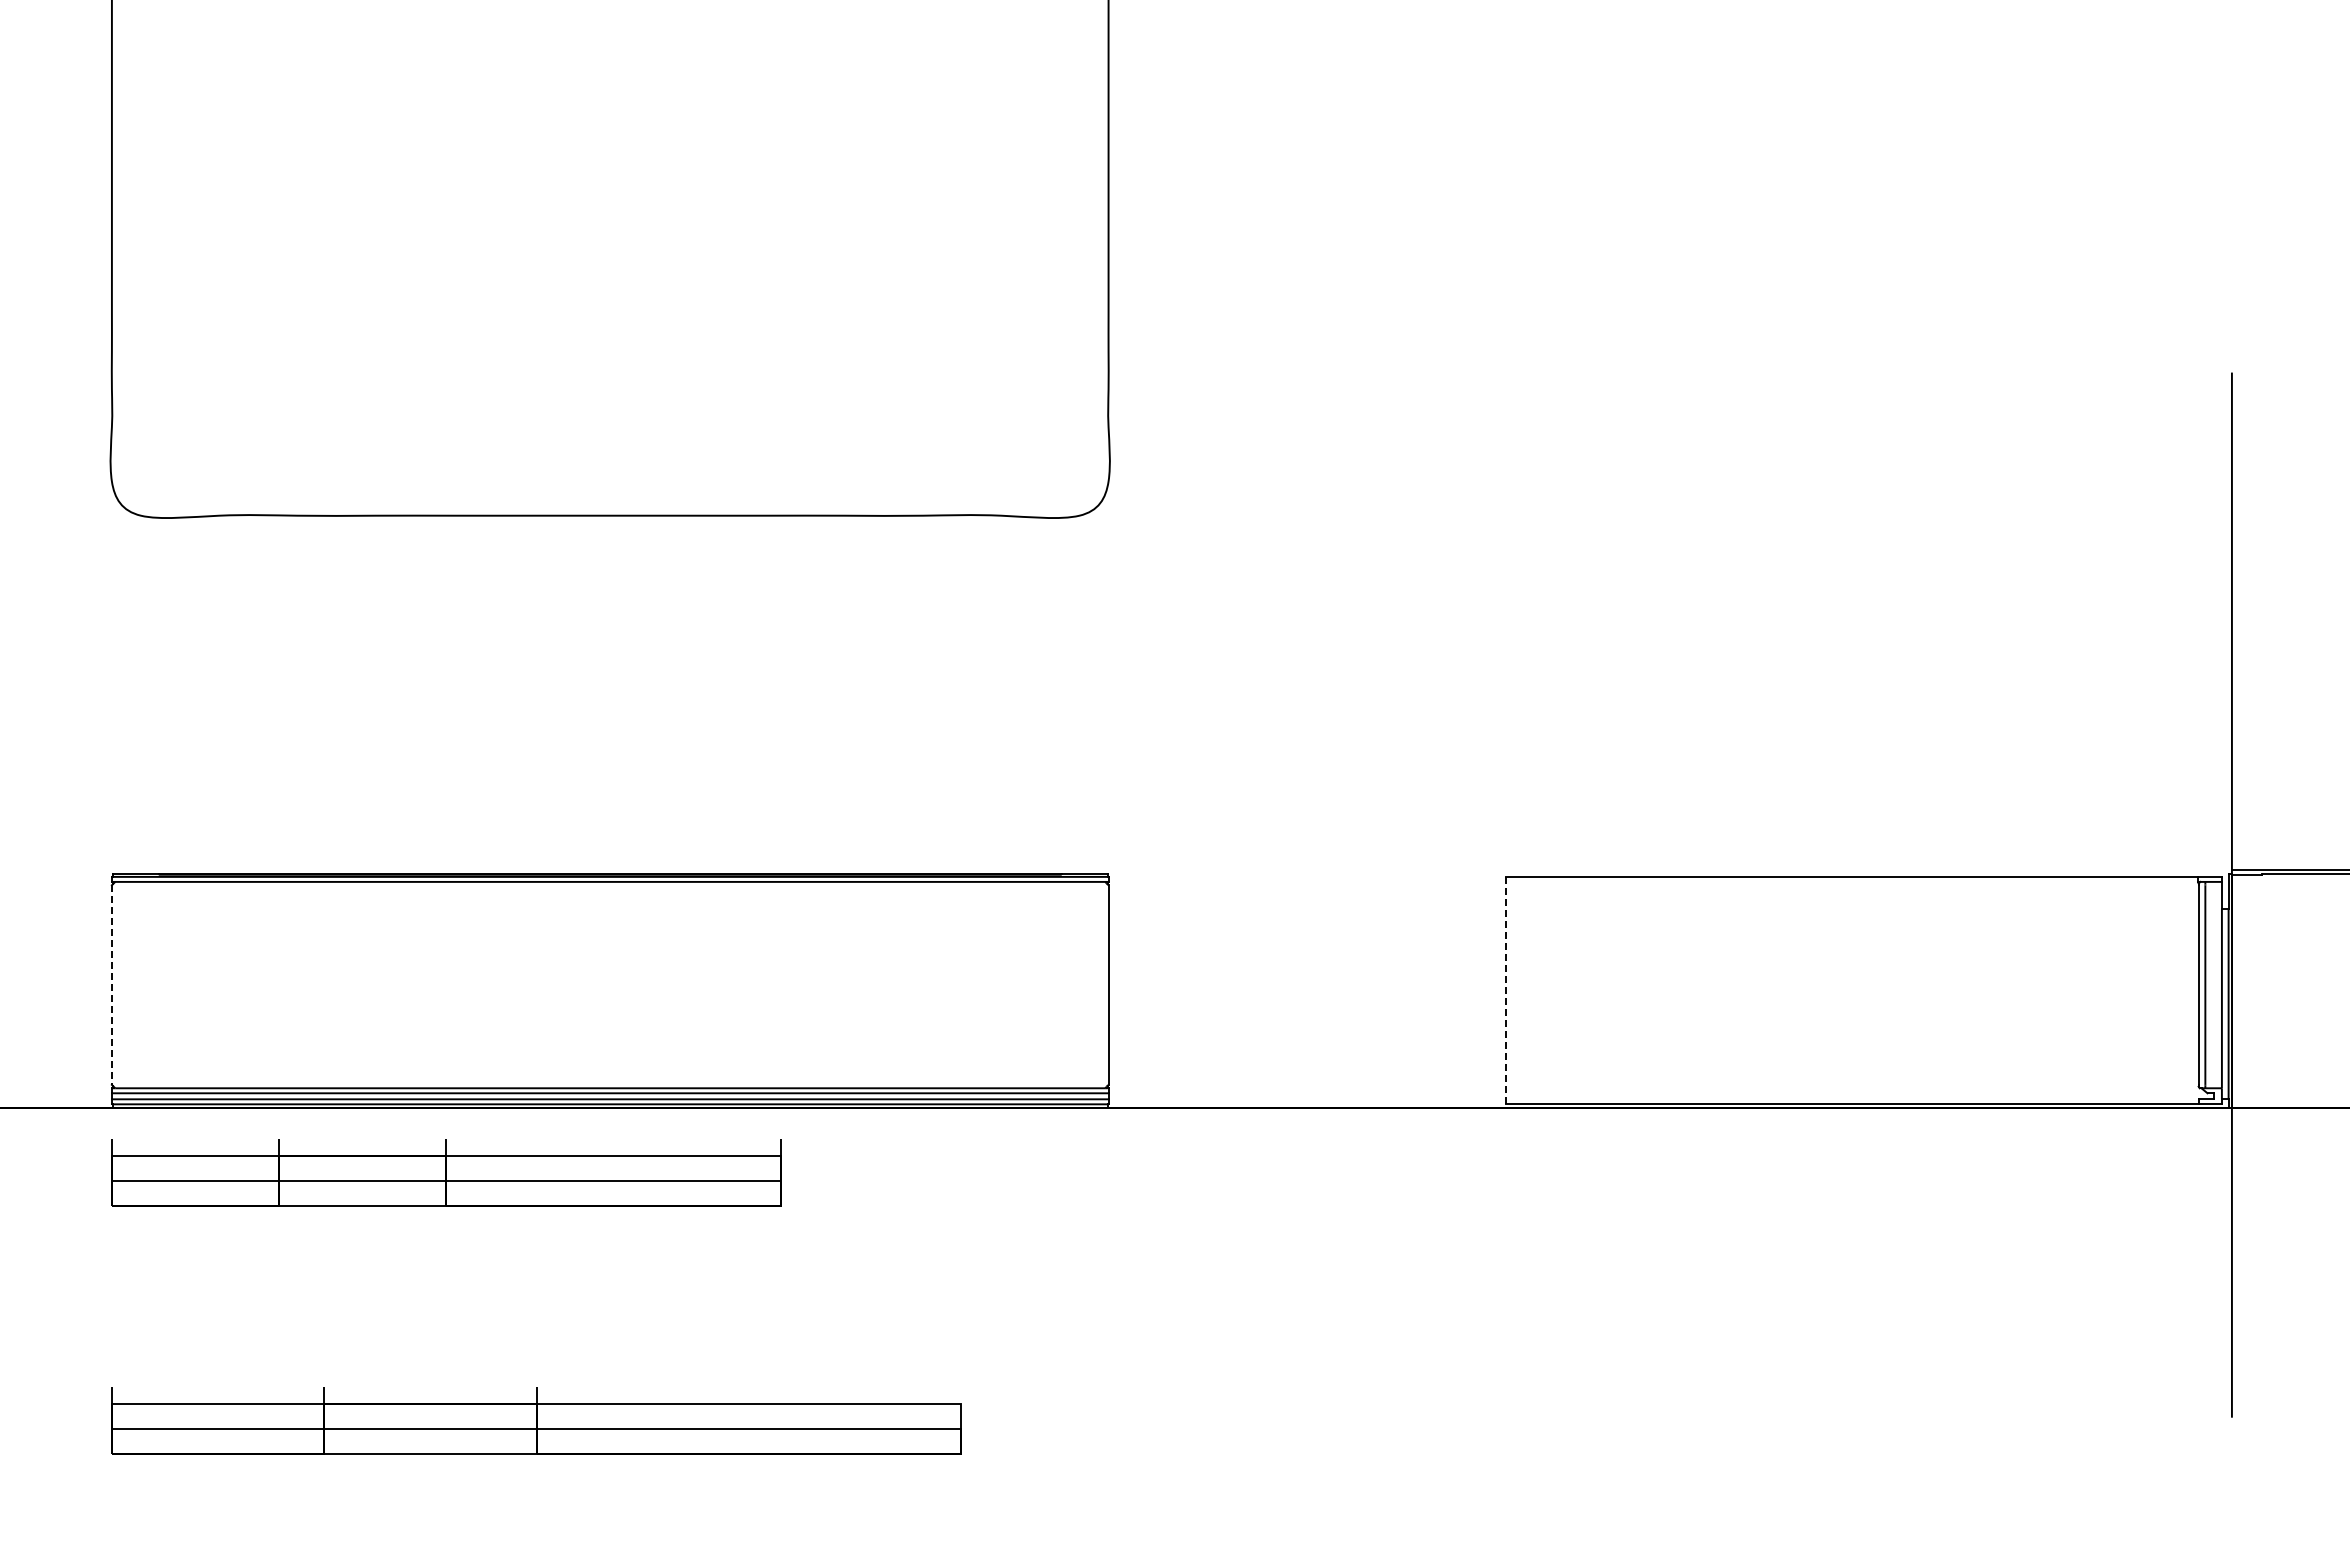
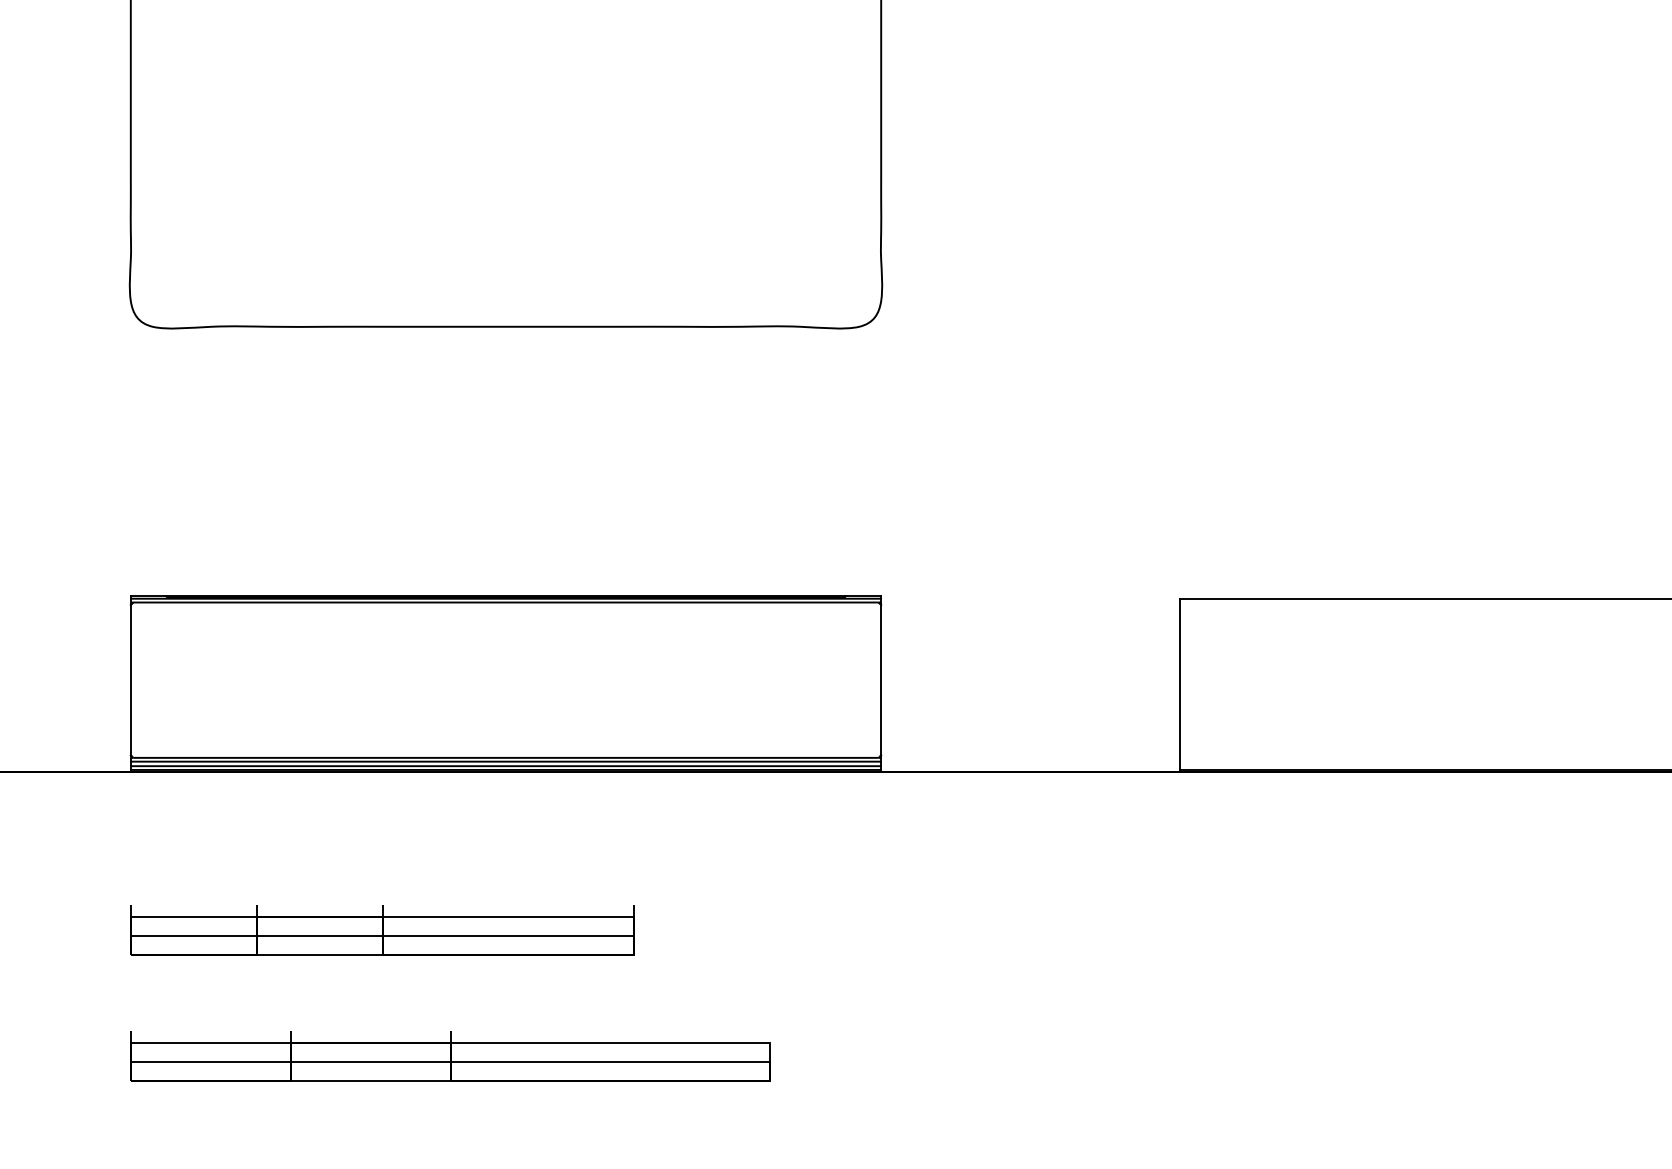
line: (111, 985) -> (130, 680), dashed -> solid
line: (1505, 990) -> (1180, 684), dashed -> solid
part: (446, 1172) -> (382, 929), moved
part: (536, 1420) -> (450, 1055), moved

